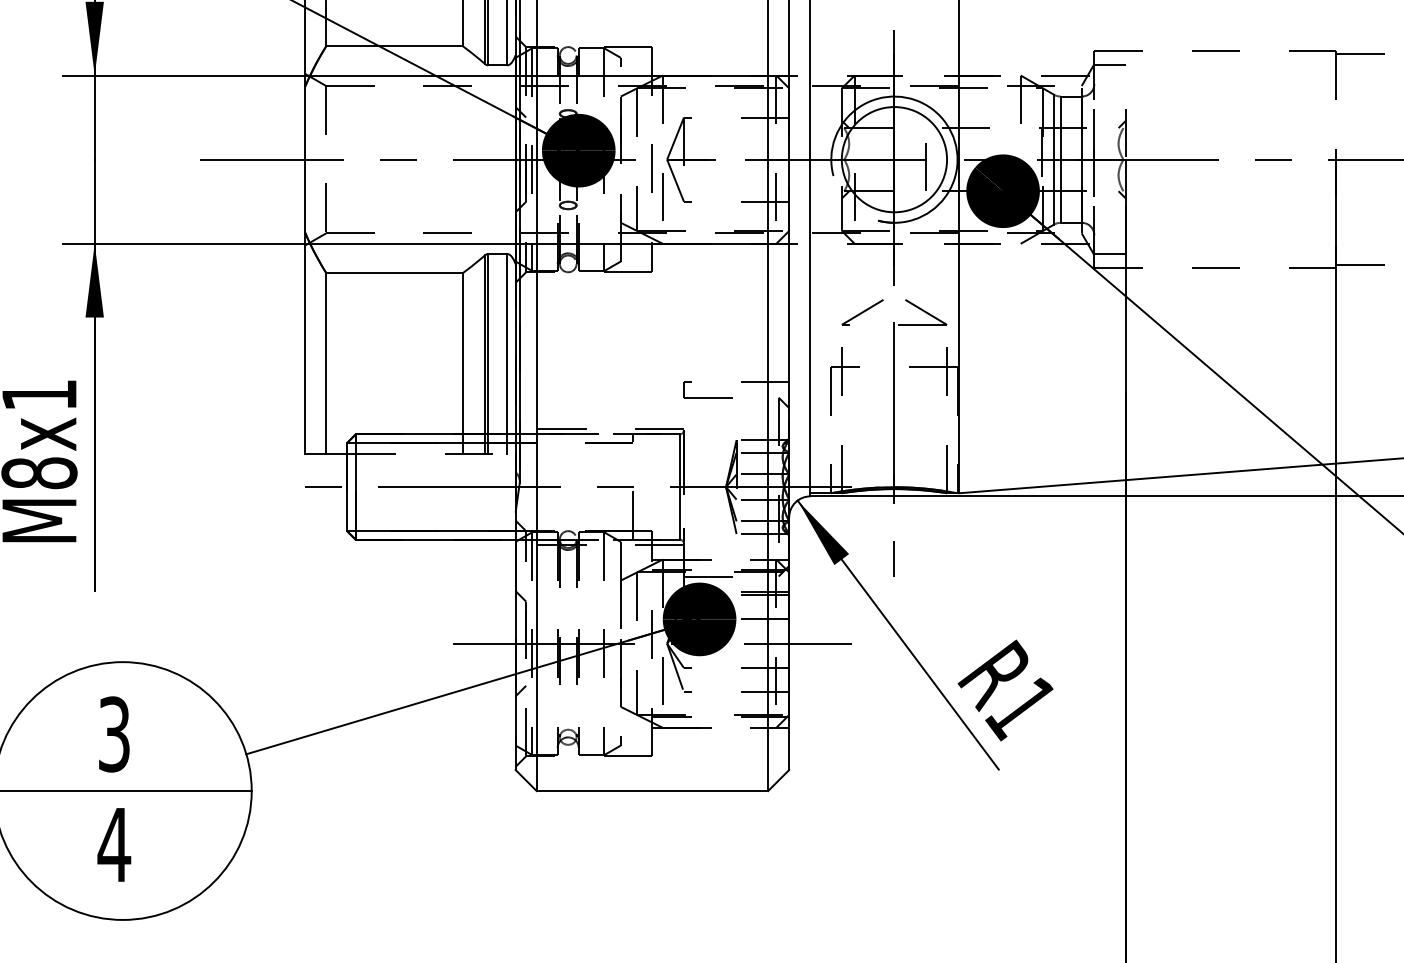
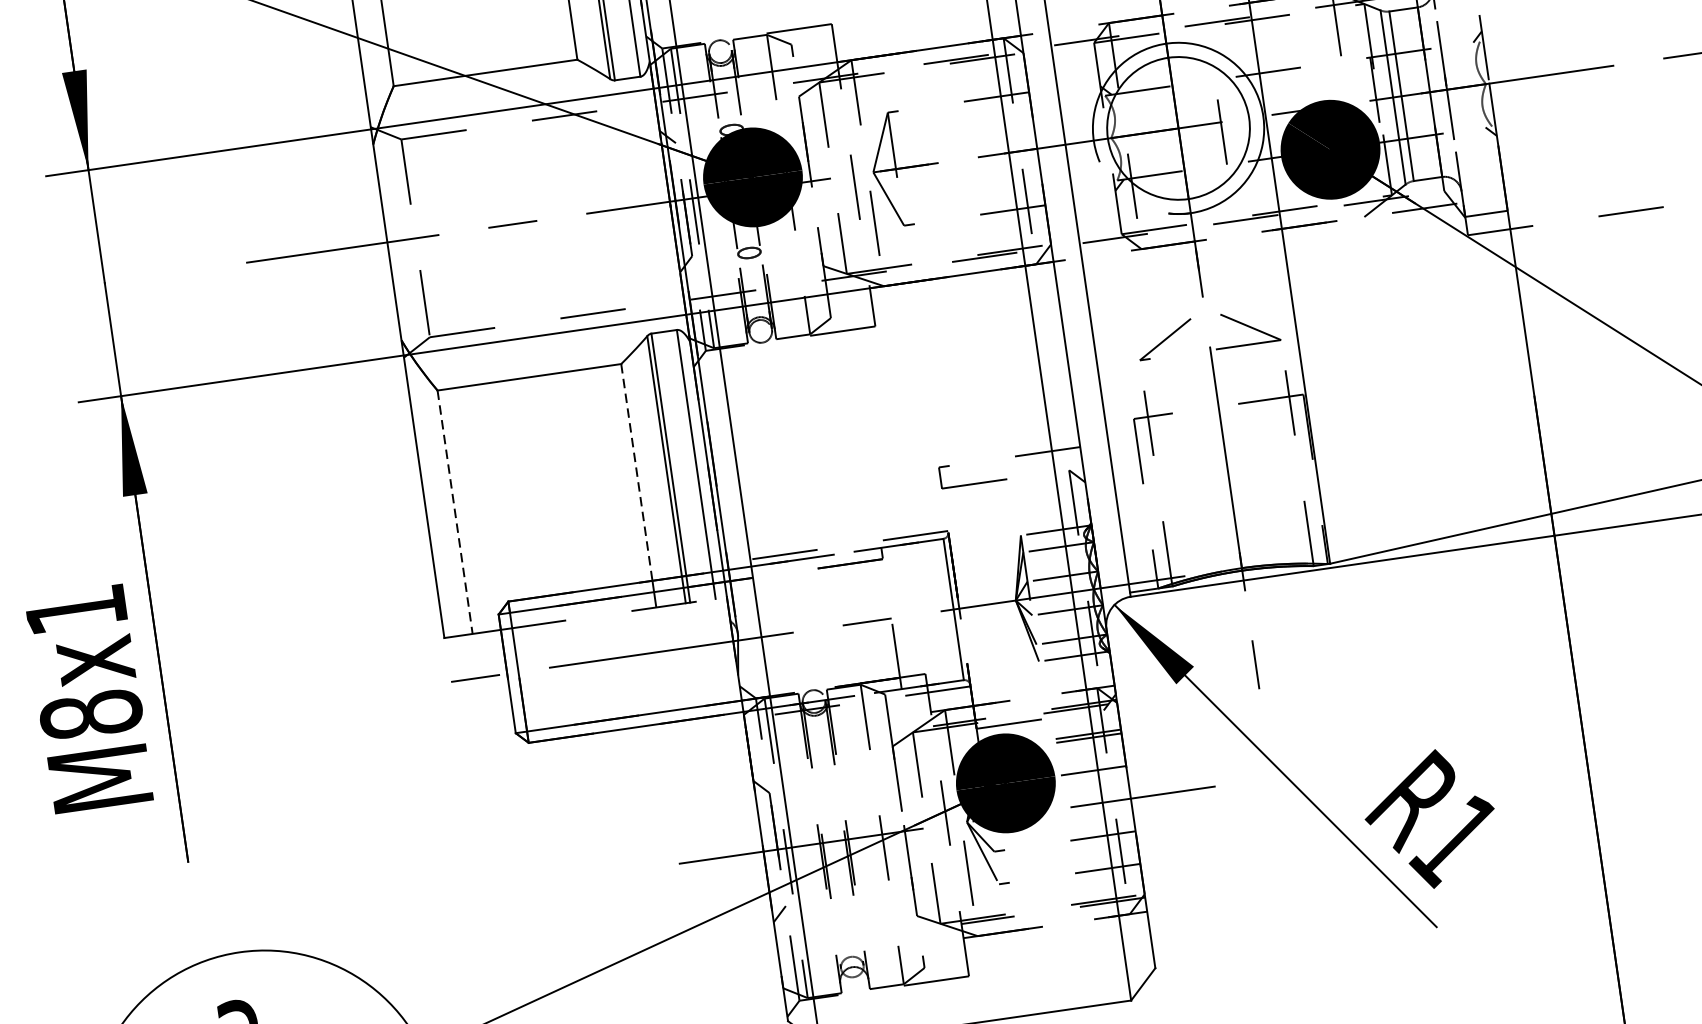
line: (463, 353) -> (637, 472), solid -> dashed
line: (326, 363) -> (455, 511), solid -> dashed

